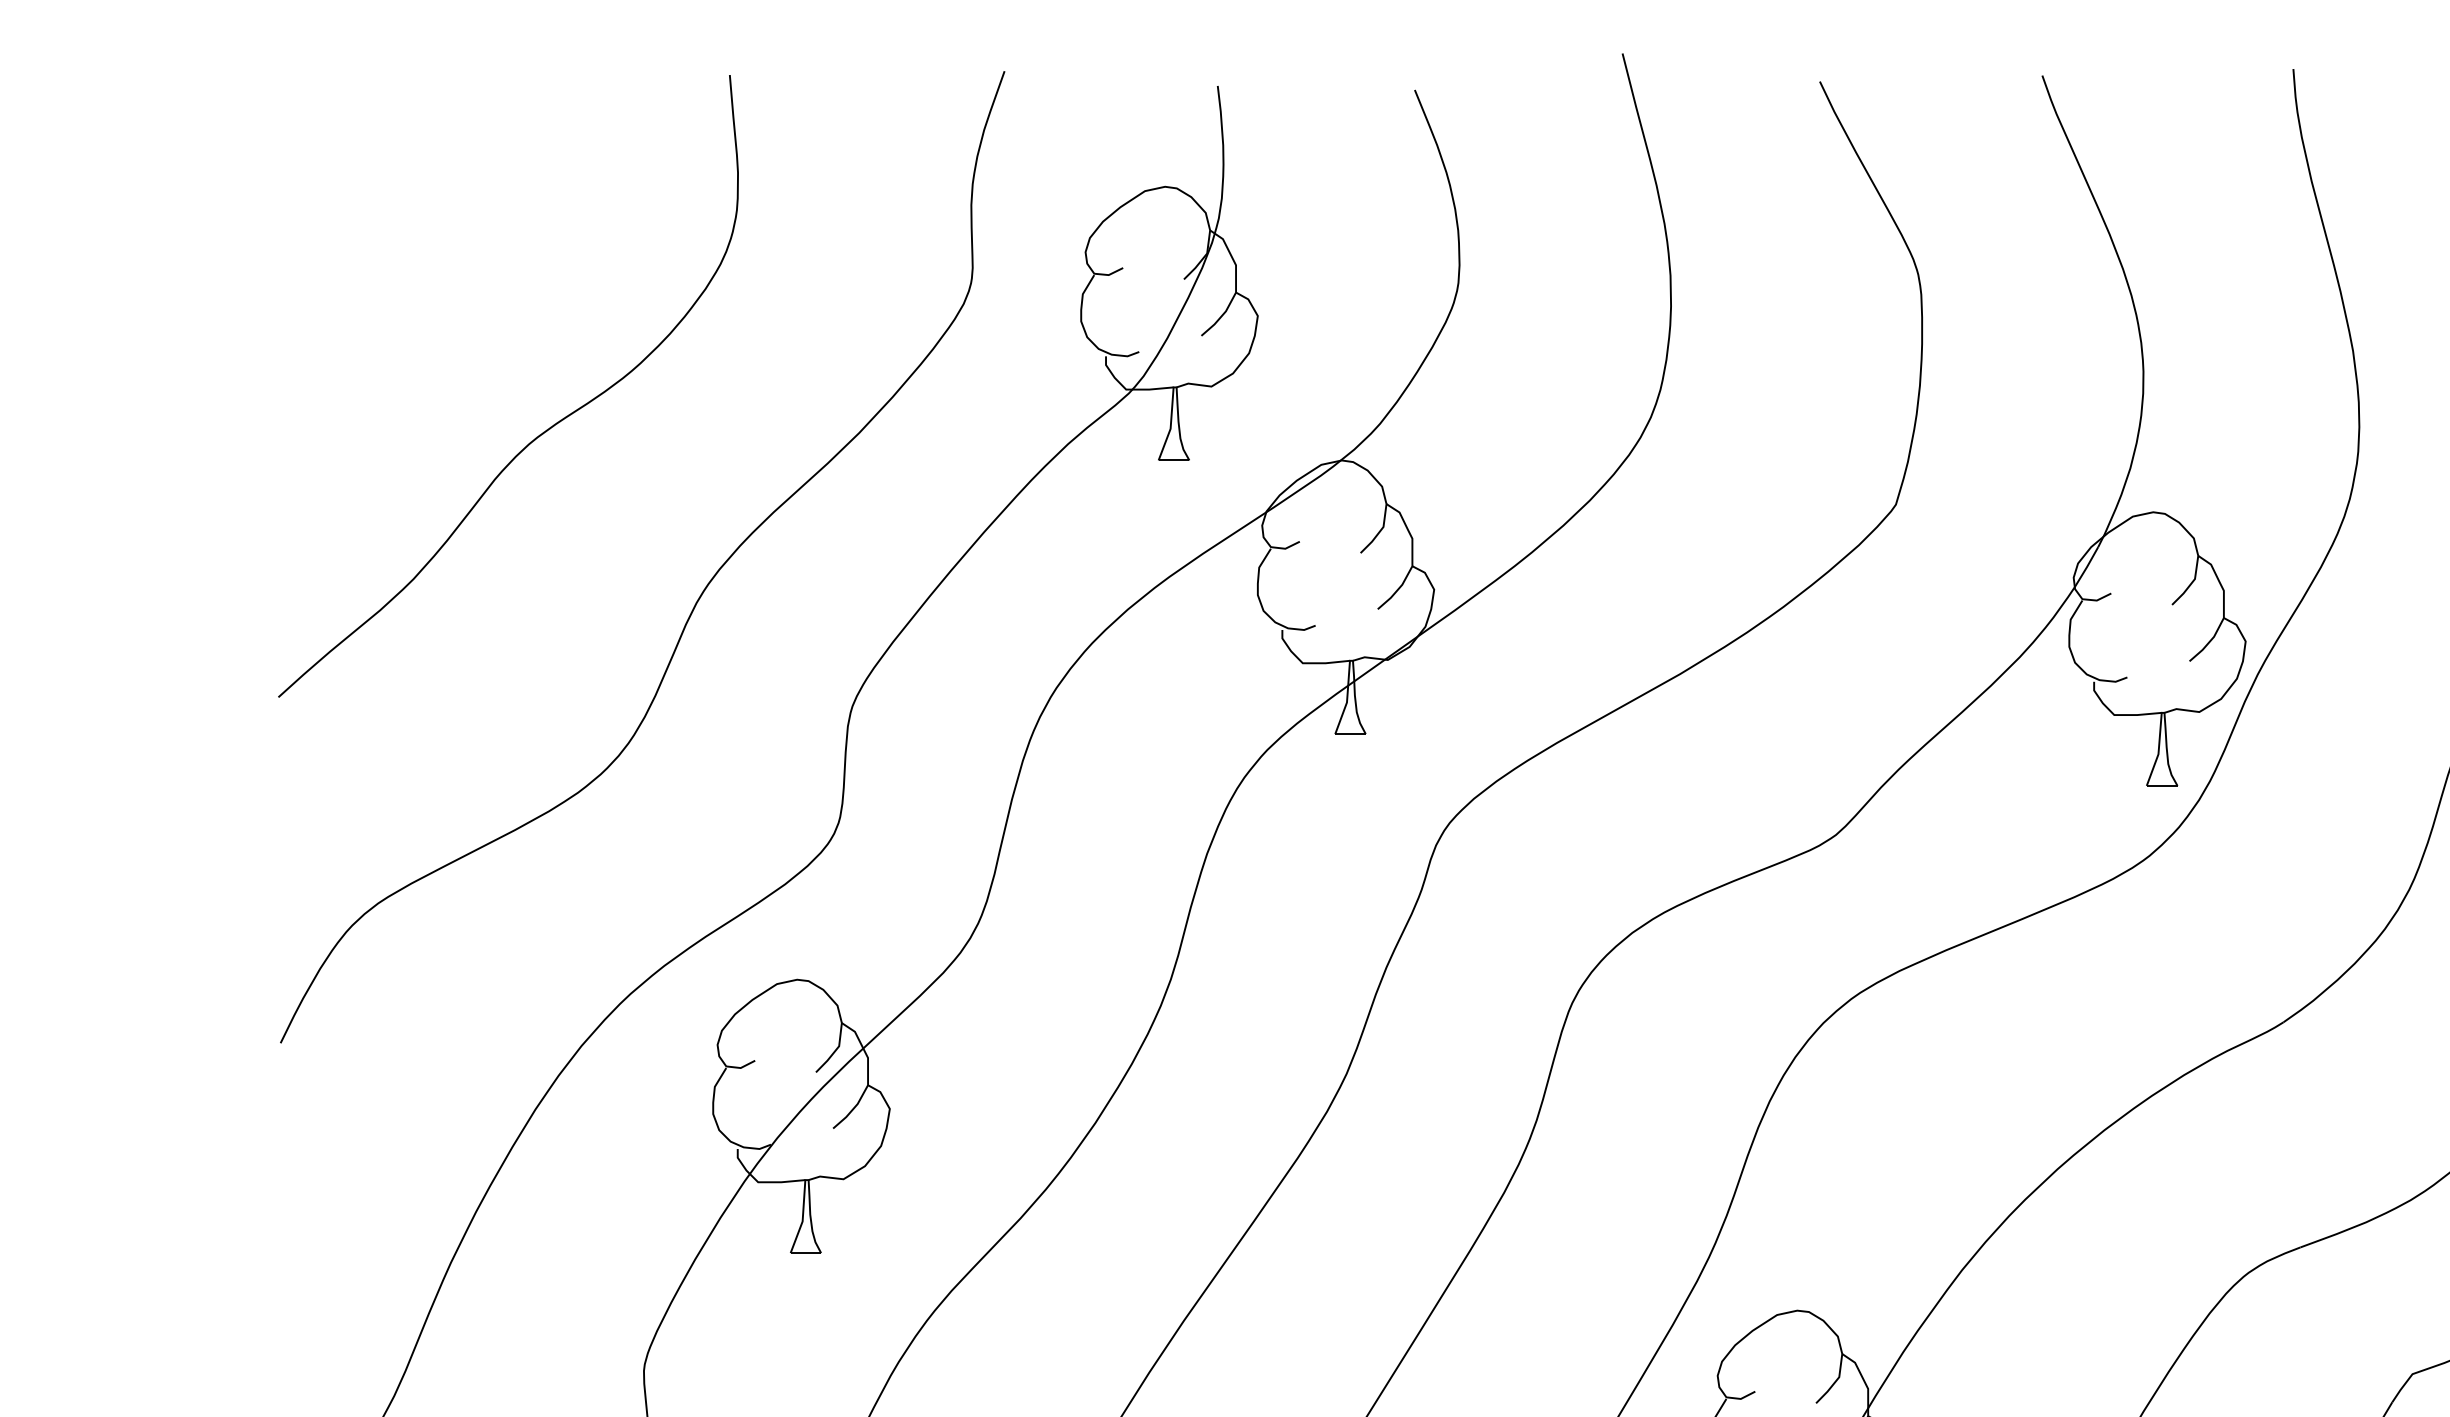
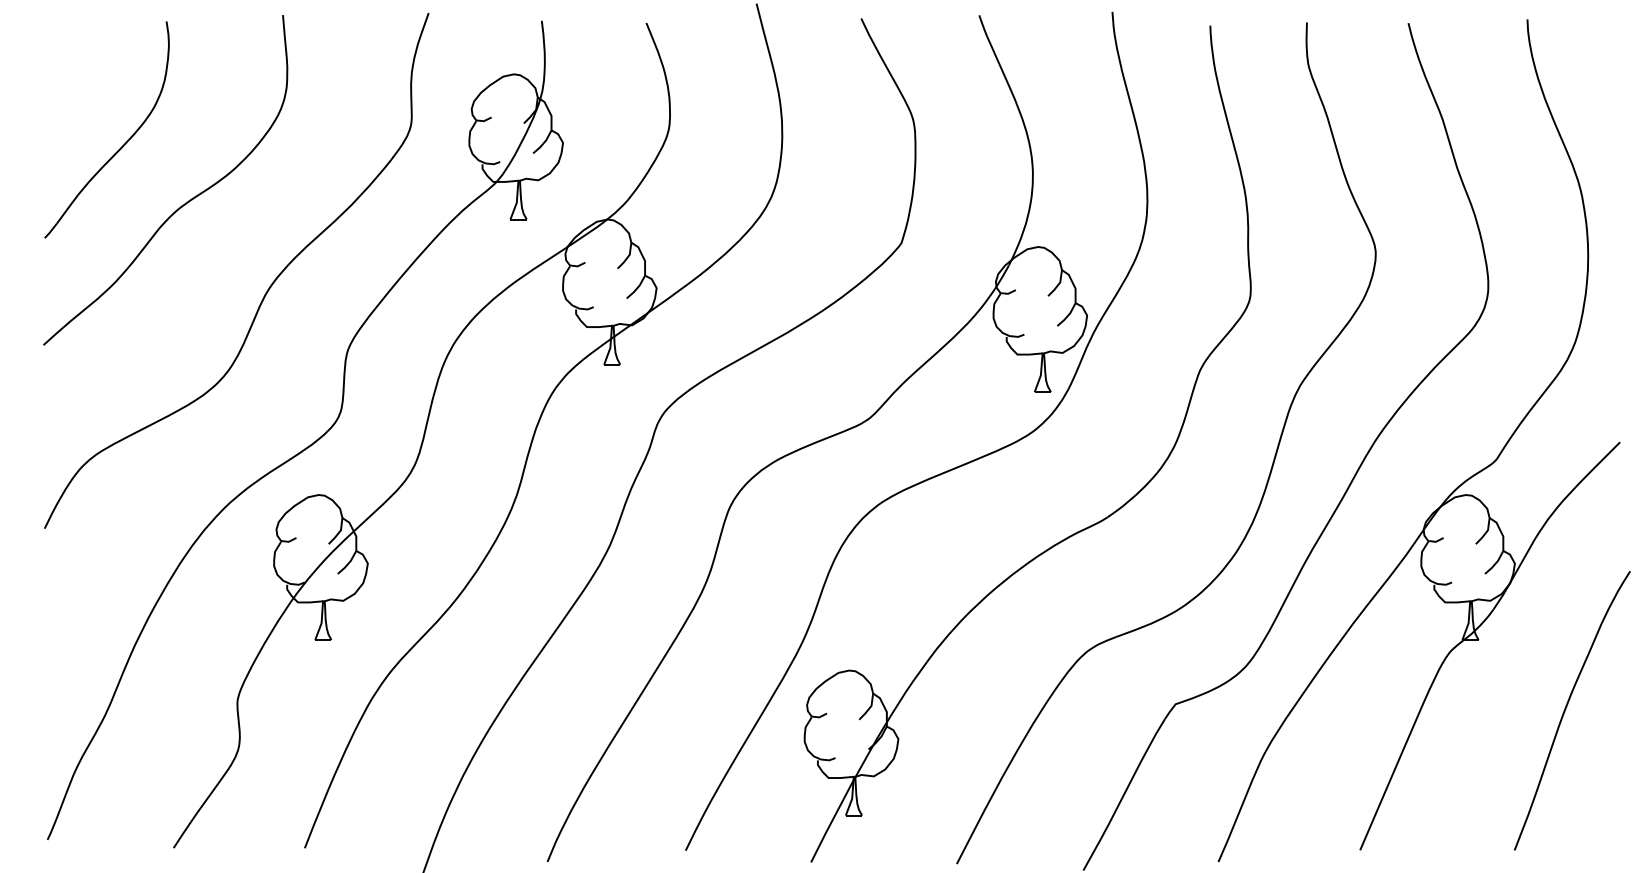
part: (427, 320) -> (122, 145), added

